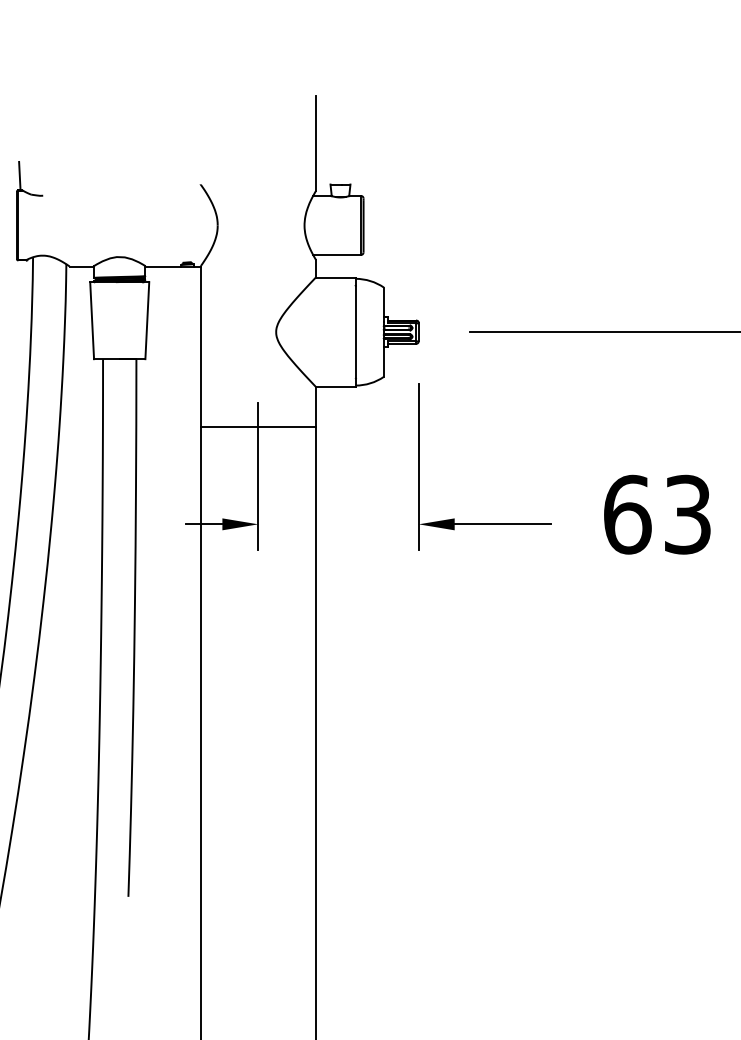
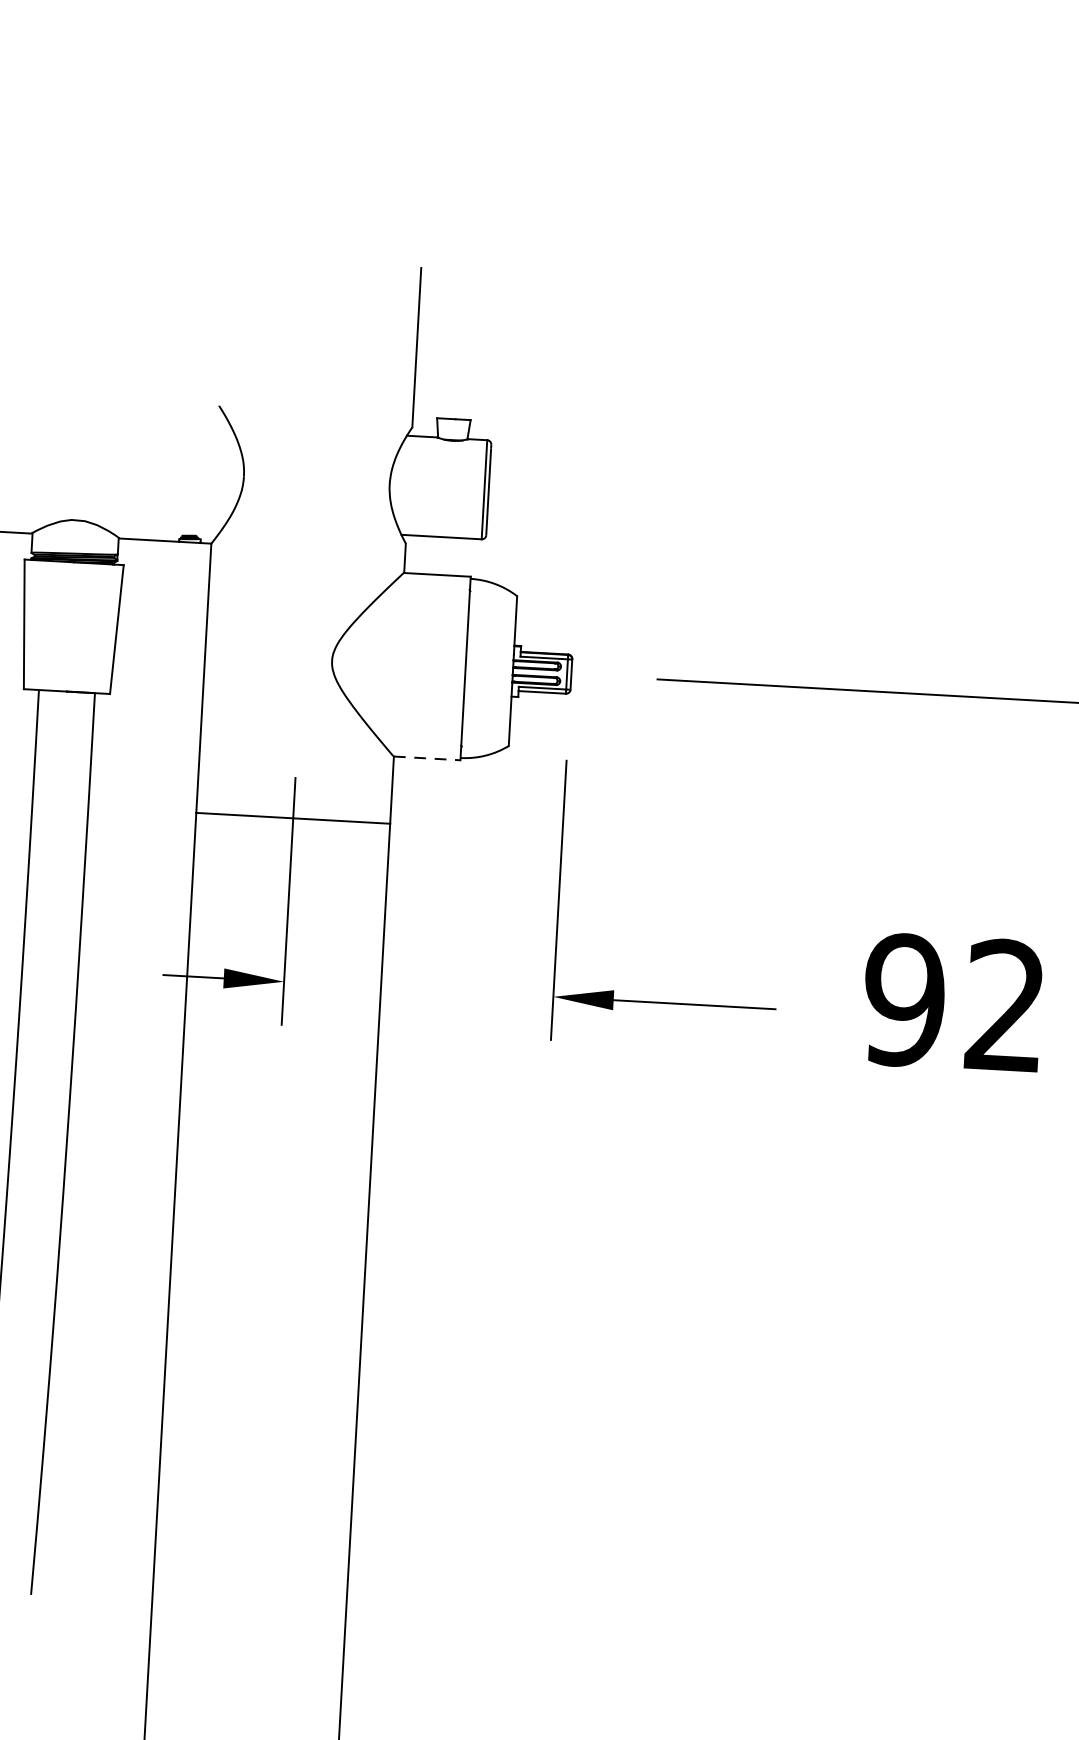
line: (335, 386) -> (426, 757), solid -> dashed
text: (656, 514) -> (953, 1002), 63 -> 92

